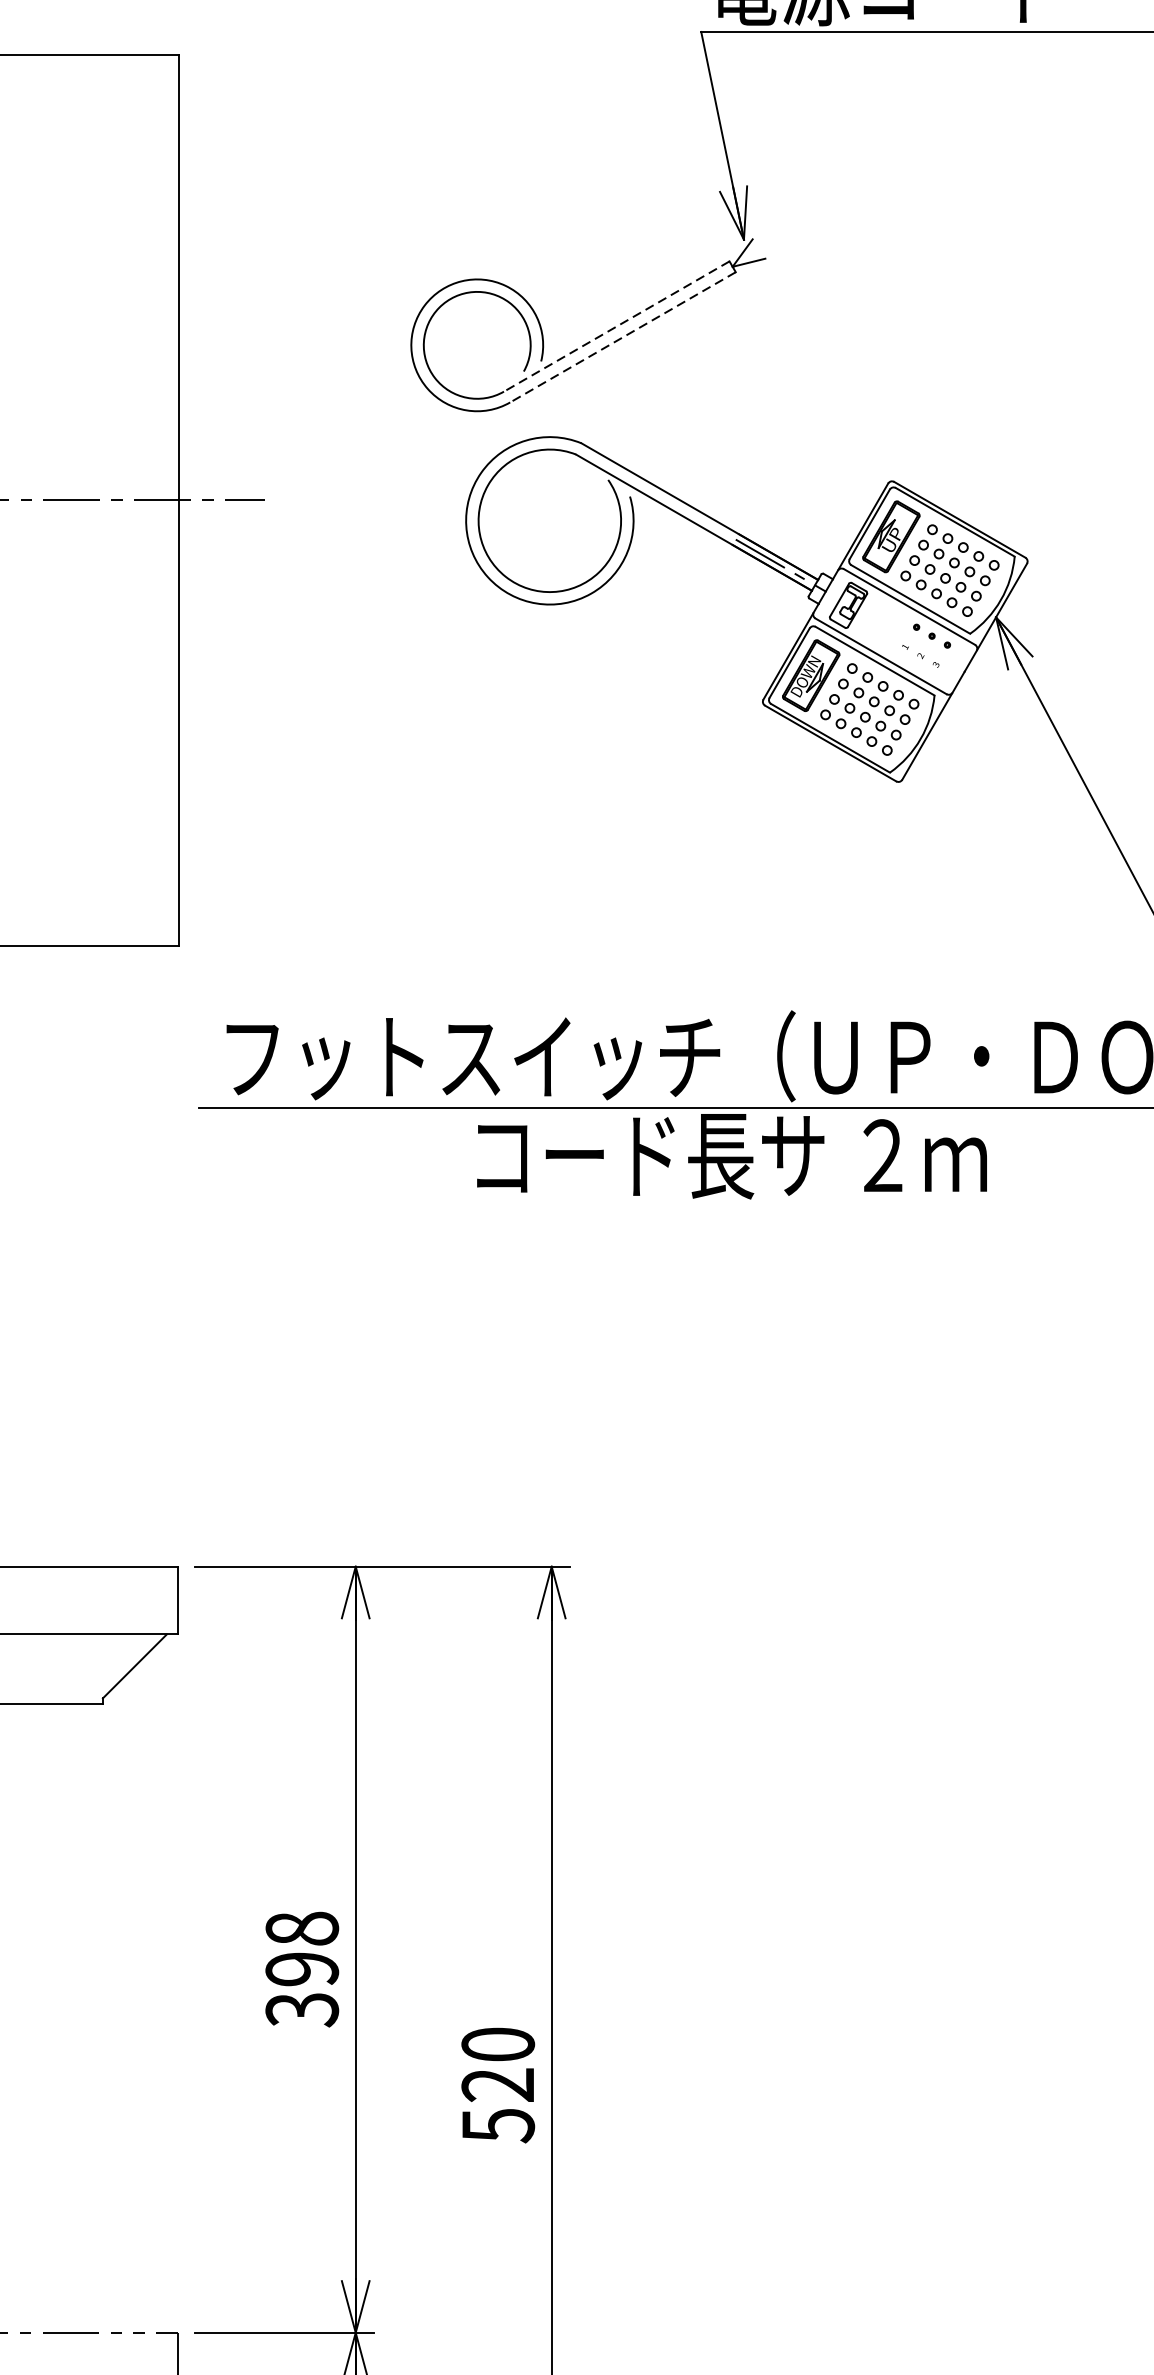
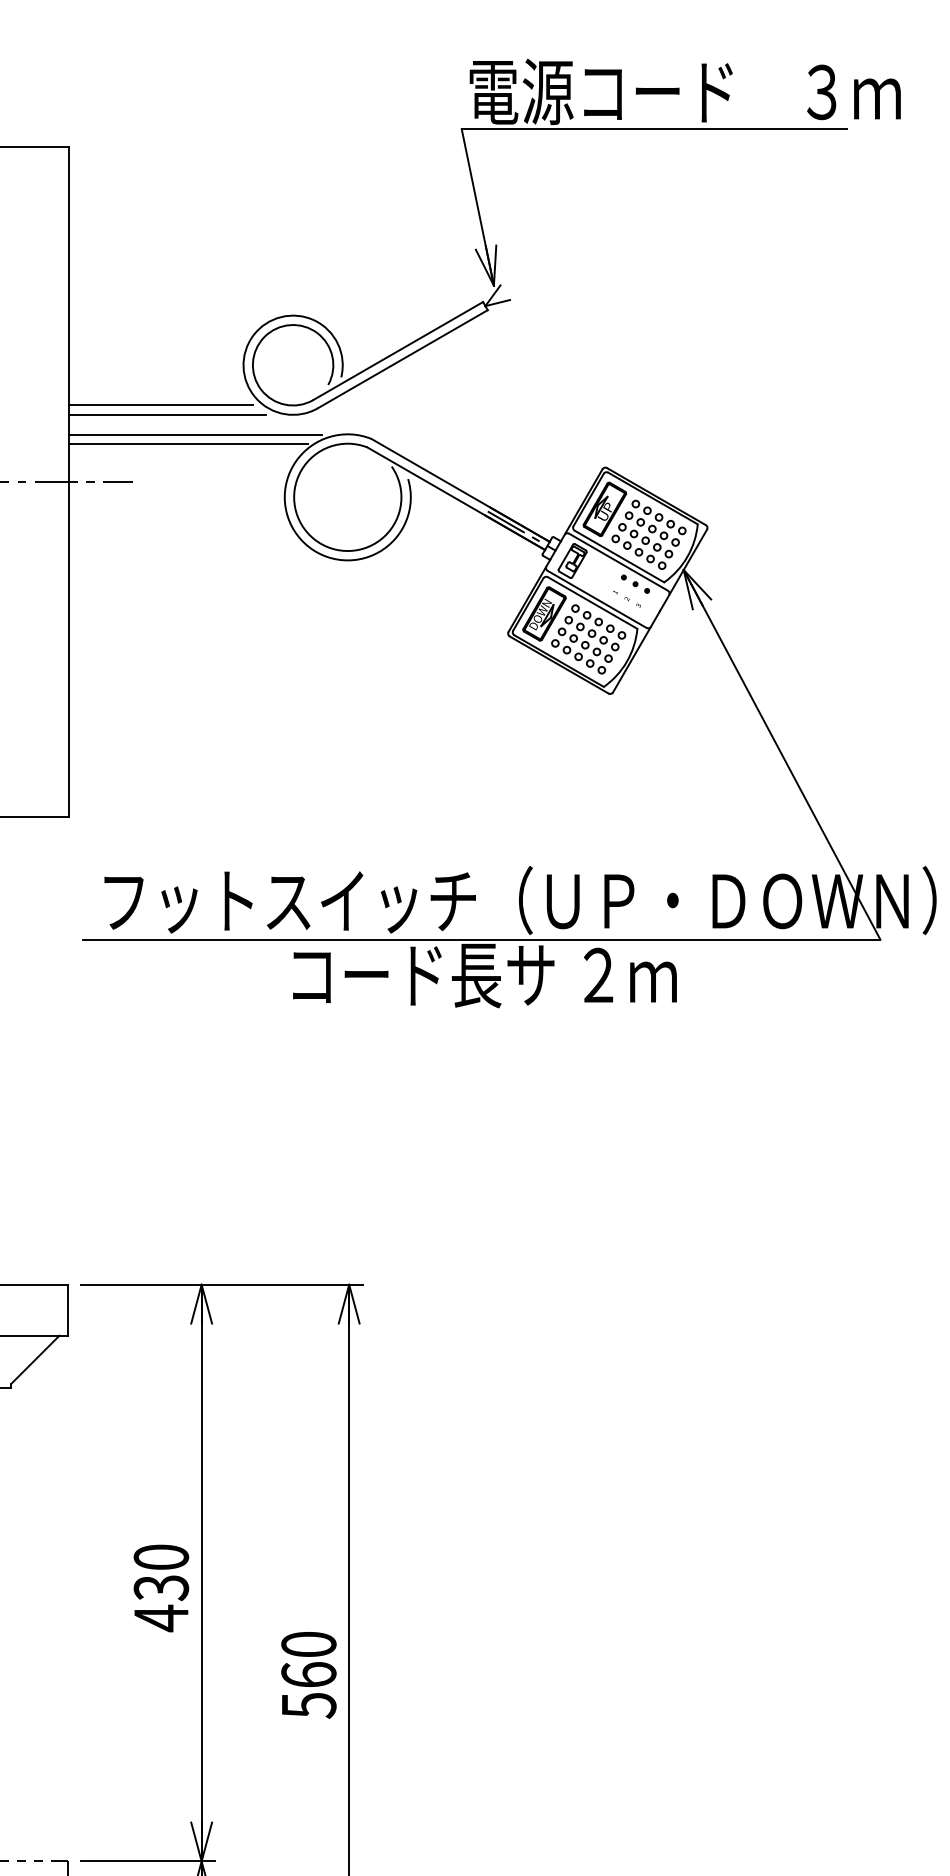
line: (615, 327) -> (397, 351), dashed -> solid
line: (622, 337) -> (402, 359), dashed -> solid
line: (301, 398) -> (160, 405), added
line: (310, 410) -> (167, 414), added
line: (346, 438) -> (194, 435), added
line: (336, 450) -> (187, 444), added
text: (302, 1970) -> (161, 1588), 398 -> 430
text: (497, 2084) -> (308, 1674), 520 -> 560

